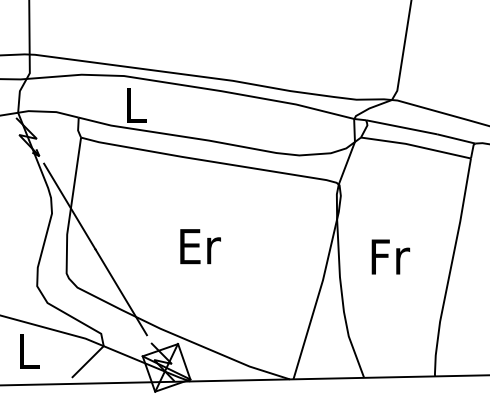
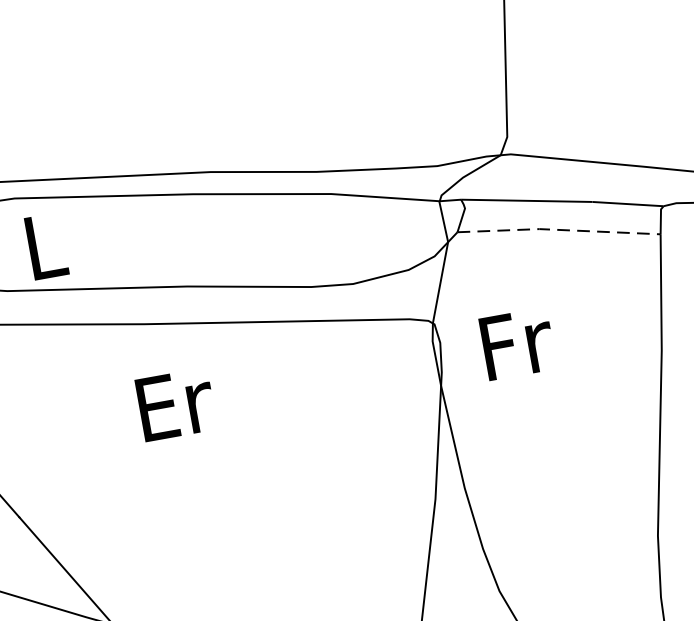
line: (415, 146) -> (557, 230), solid -> dashed
text: (200, 246) -> (175, 404), moved
text: (390, 256) -> (517, 343), moved

